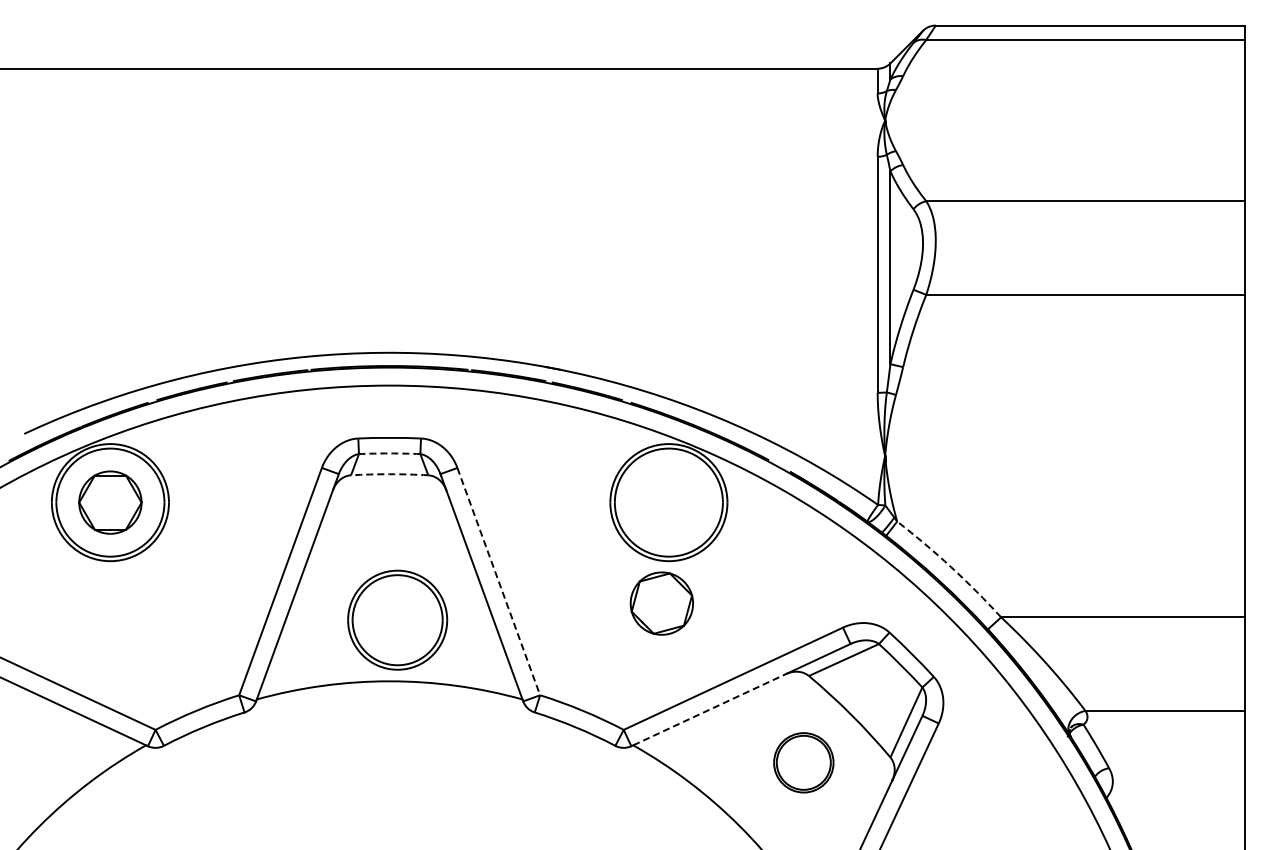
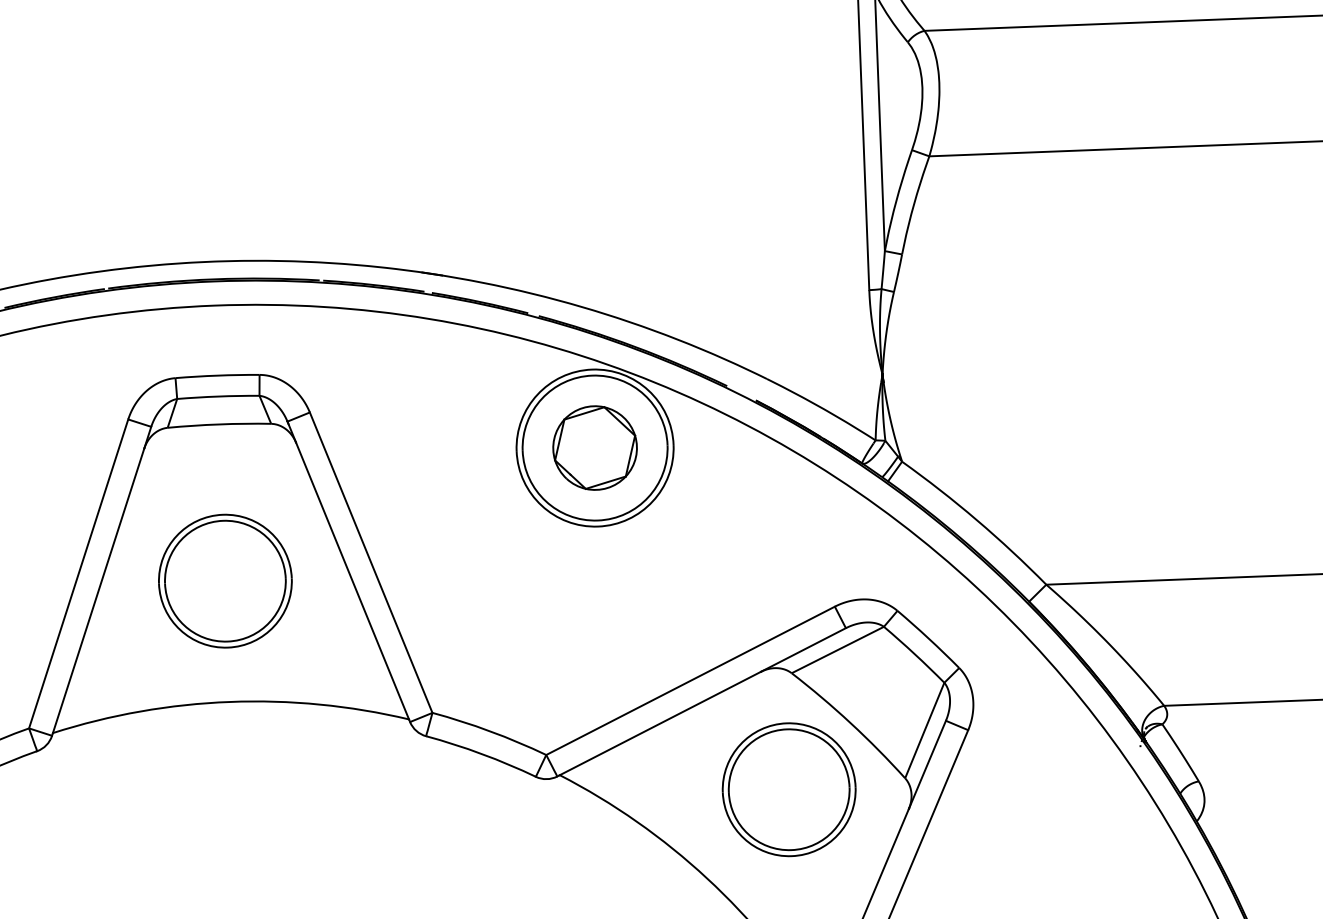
arc: (389, 453) -> (218, 396), dashed -> solid
arc: (389, 474) -> (219, 424), dashed -> solid
arc: (951, 567) -> (977, 520), dashed -> solid
line: (498, 581) -> (370, 562), dashed -> solid
part: (661, 603) -> (594, 447), moved
part: (397, 619) -> (225, 580), moved
line: (710, 709) -> (661, 723), dashed -> solid
part: (803, 762) -> (788, 789), size x1.67

